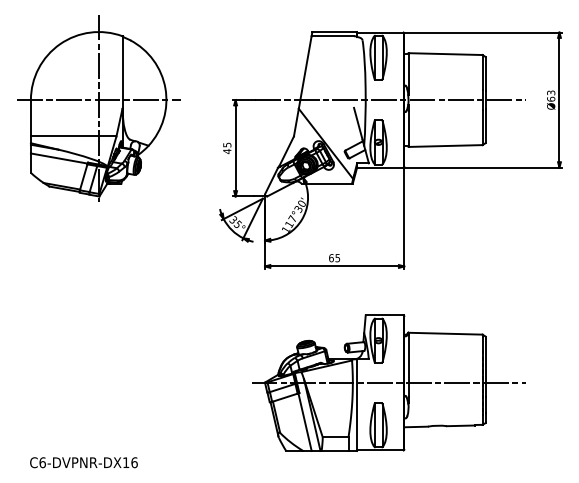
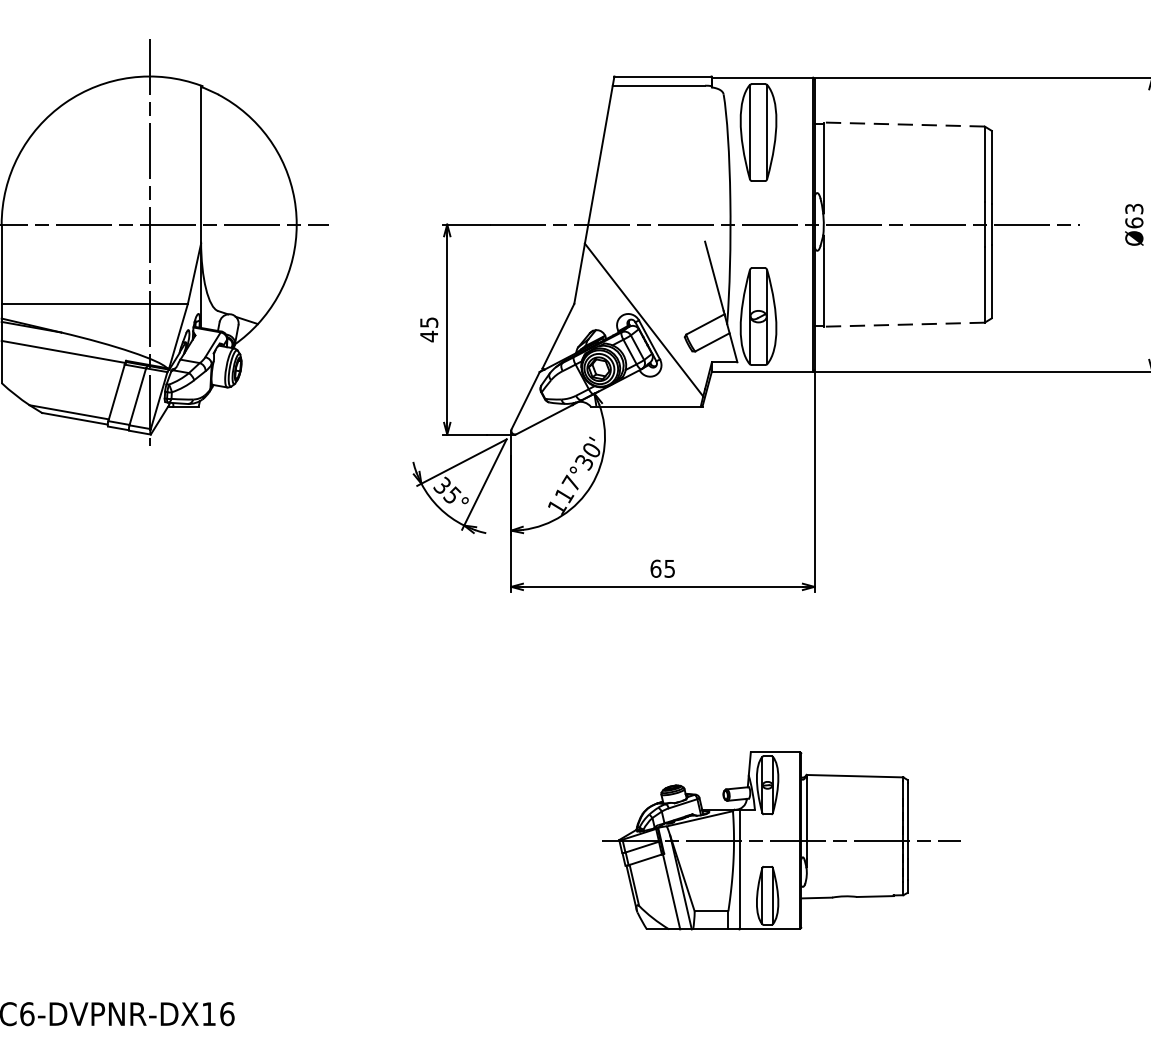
line: (445, 54) -> (904, 125), solid -> dashed
line: (445, 146) -> (904, 325), solid -> dashed
part: (388, 382) -> (780, 839), size x0.6

